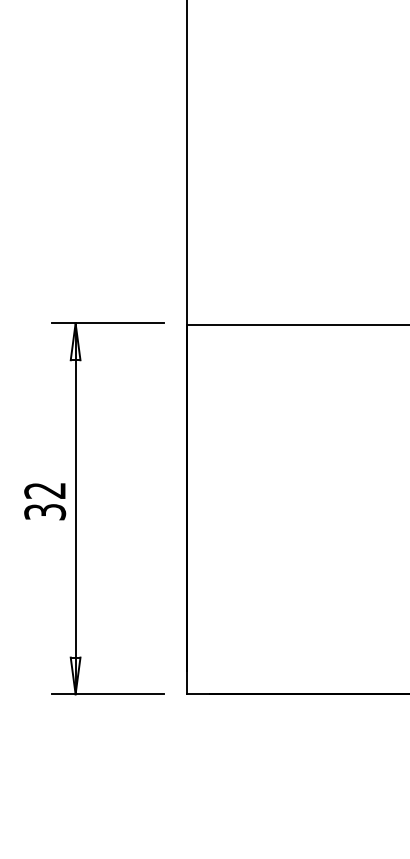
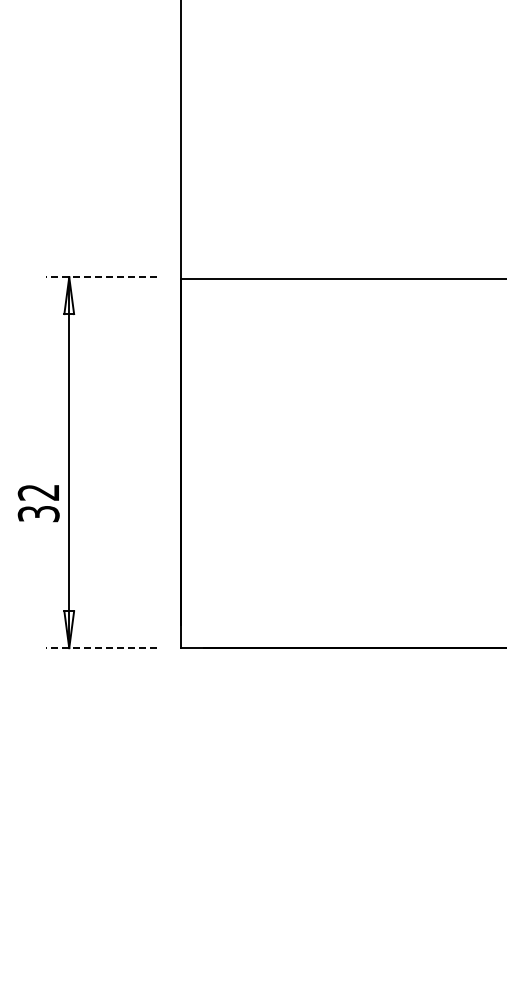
line: (107, 323) -> (101, 277), solid -> dashed
text: (44, 501) -> (38, 503), moved
line: (107, 694) -> (101, 648), solid -> dashed

